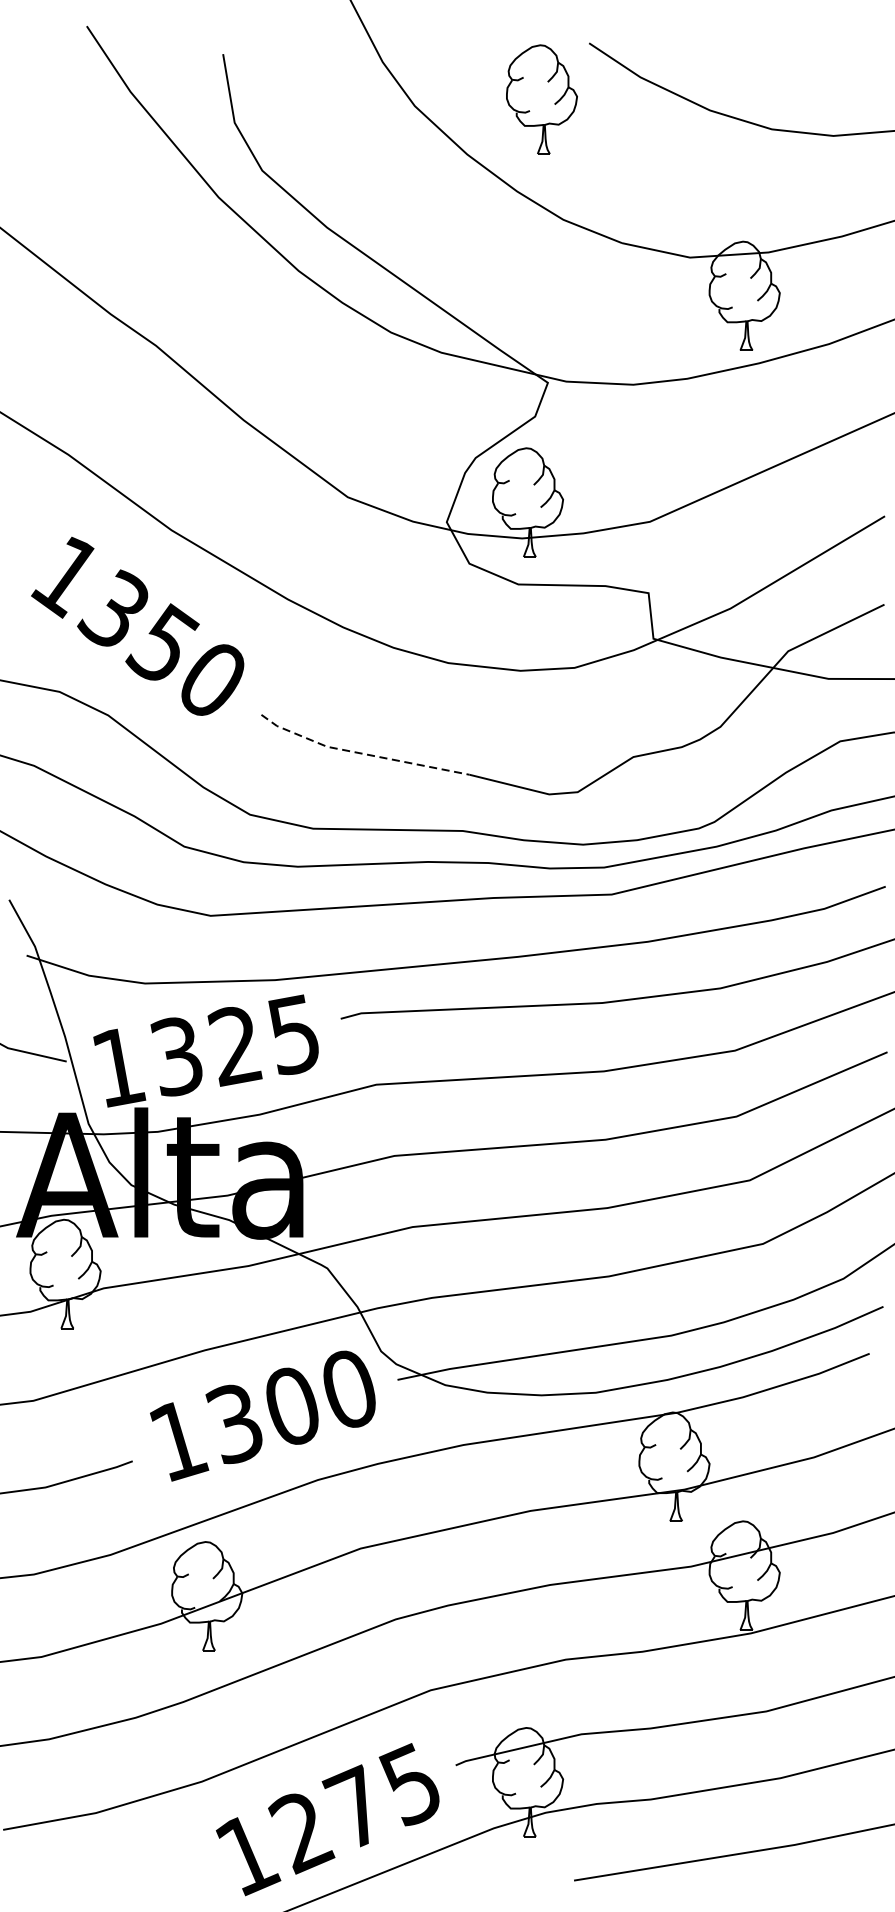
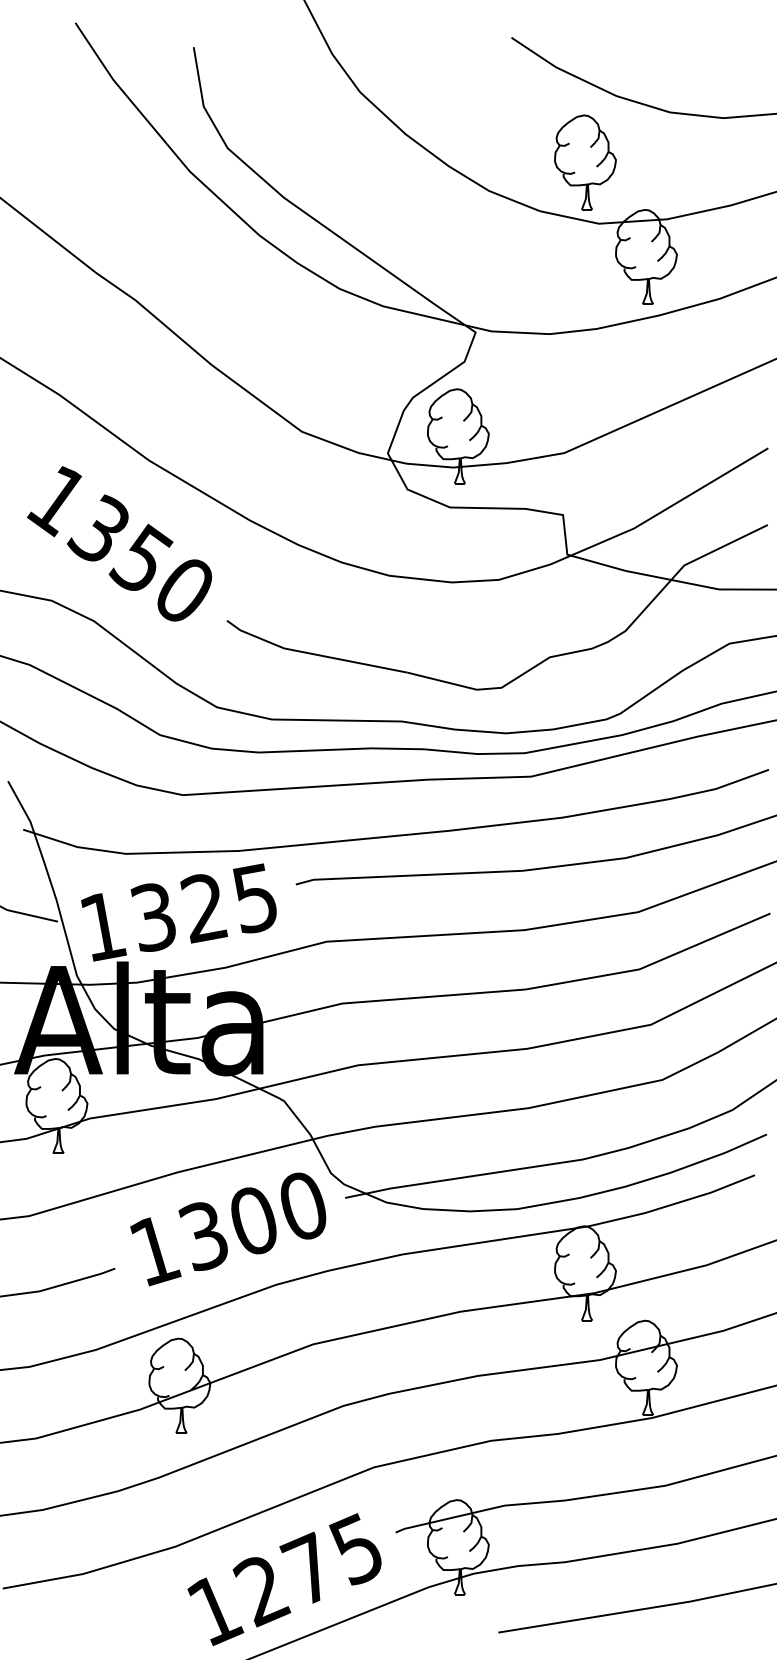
part: (541, 99) -> (585, 162), moved
line: (361, 753) -> (313, 654), dashed -> solid

